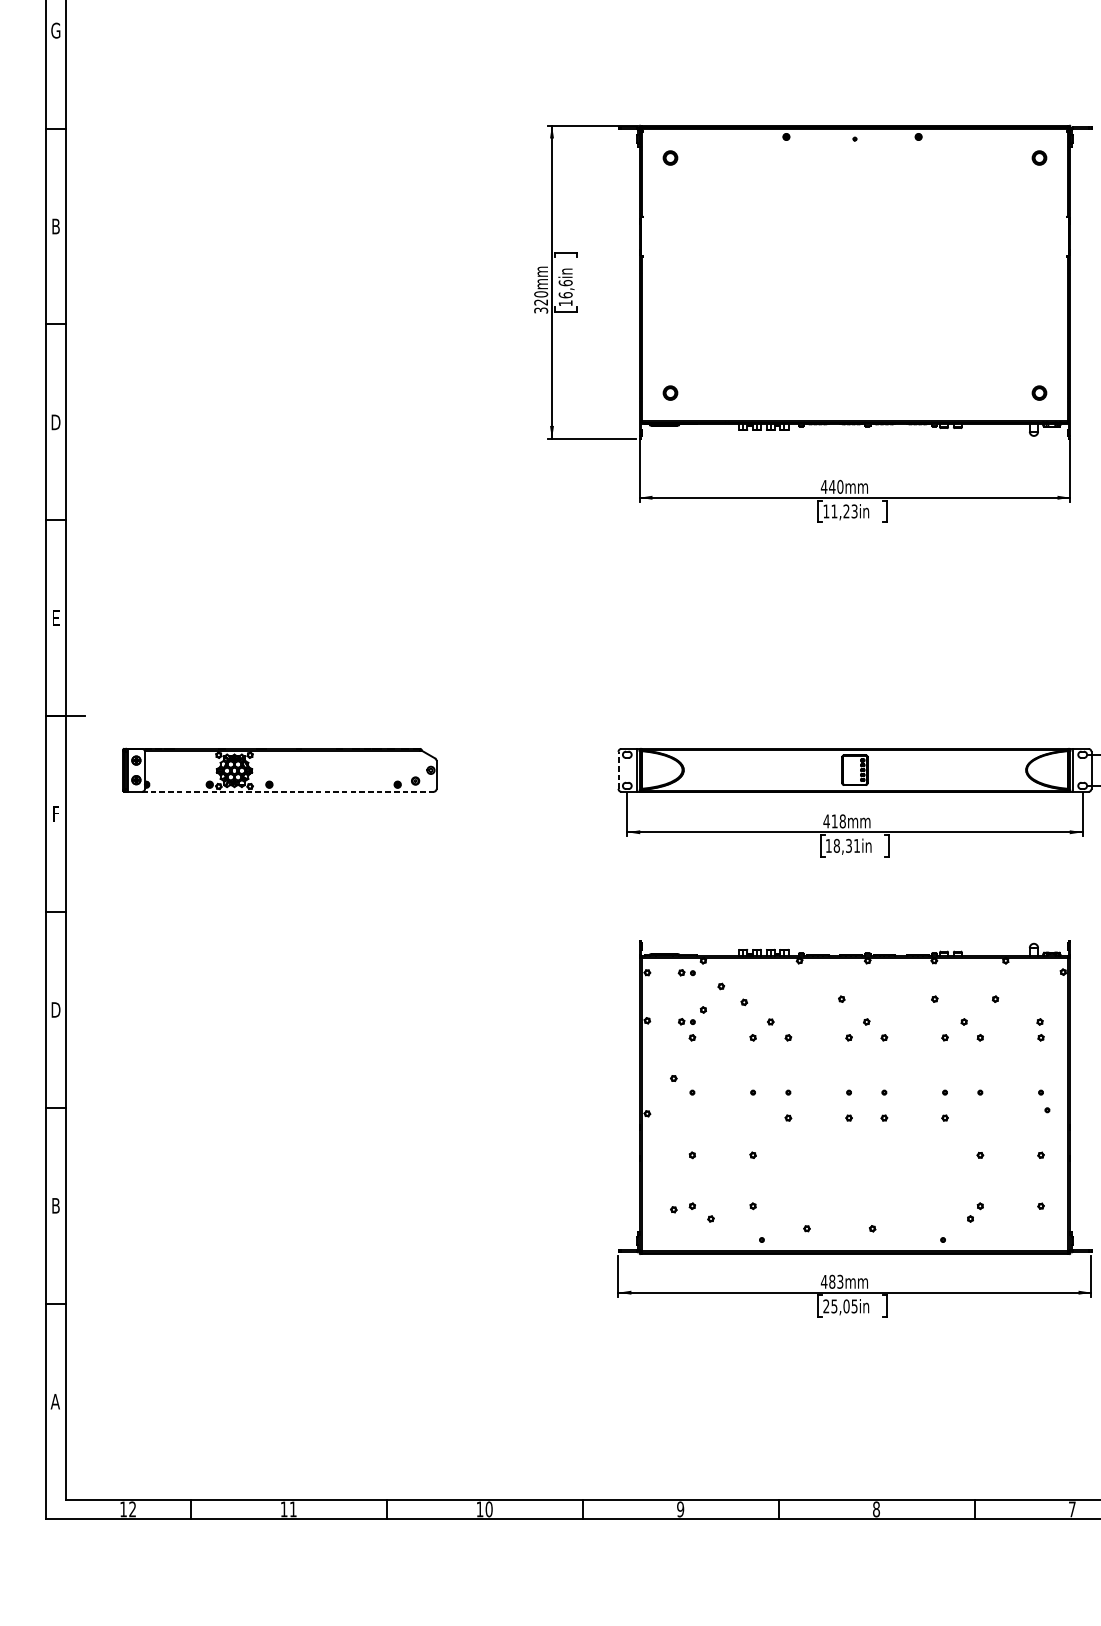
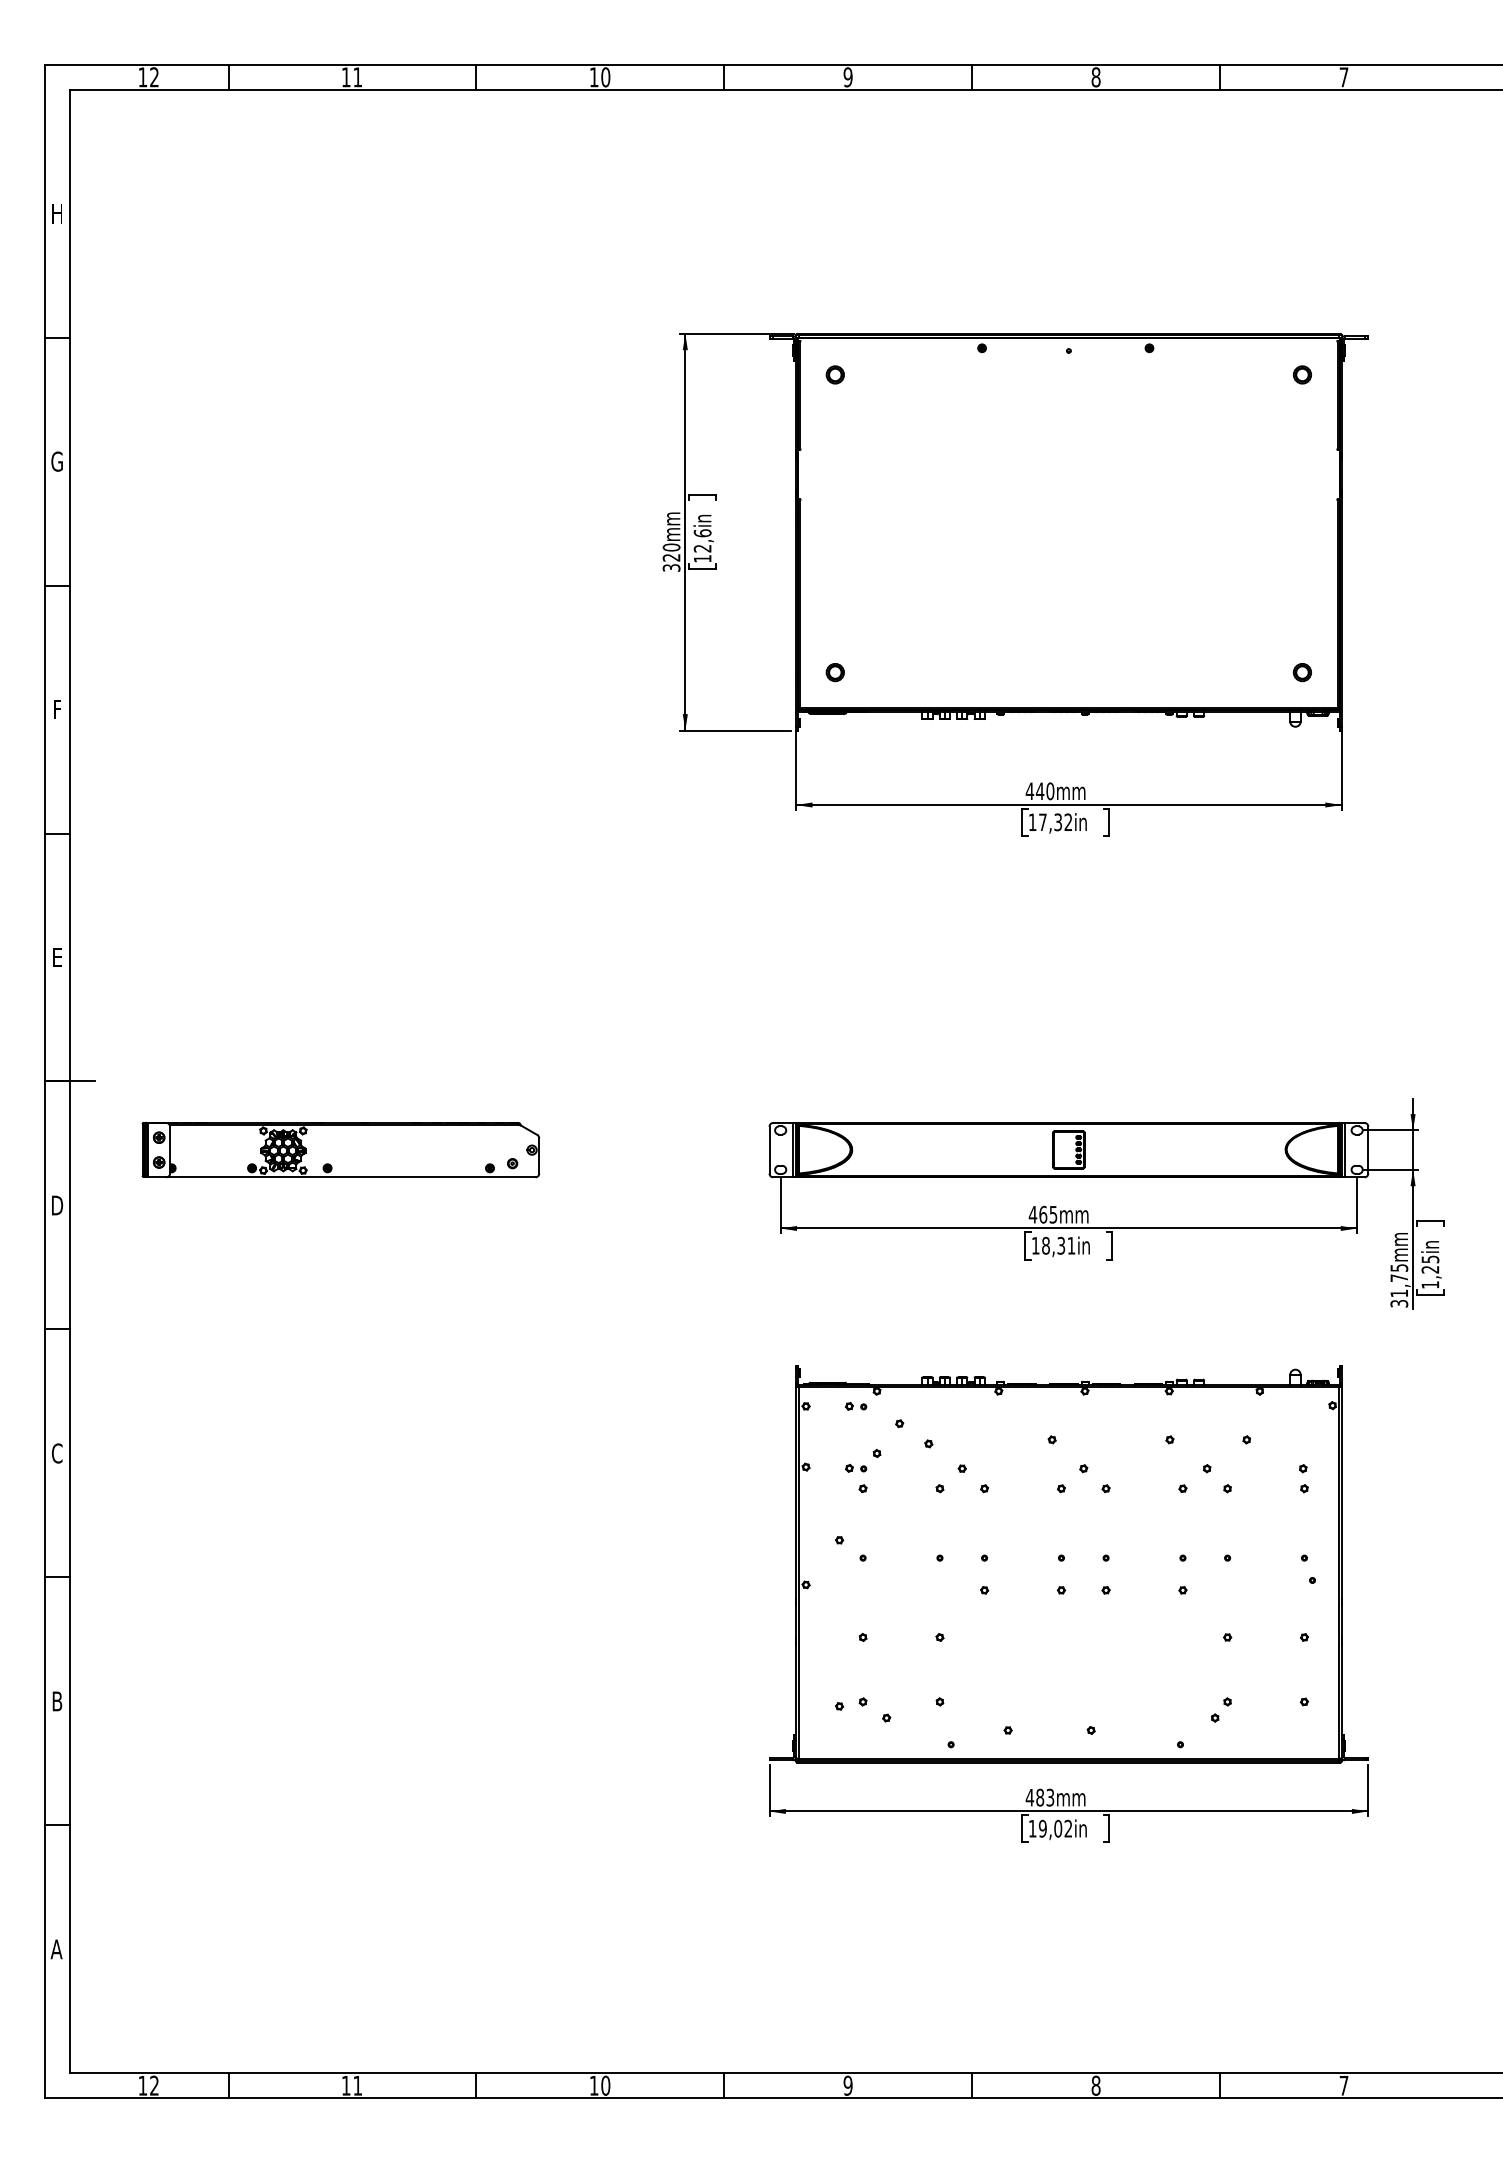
text: (55, 30) -> (56, 213), G -> H
text: (55, 226) -> (56, 461), B -> G
text: (565, 295) -> (702, 548), 16,6in -> 12,6in
text: (56, 422) -> (57, 709), D -> F
text: (844, 511) -> (1055, 822), 11,23in -> 17,32in
line: (618, 769) -> (769, 1149), dashed -> solid
line: (287, 791) -> (350, 1177), dashed -> solid
text: (56, 814) -> (57, 1205), F -> D
text: (838, 821) -> (1048, 1214), 418mm -> 465mm
text: (56, 1009) -> (57, 1453), D -> C
text: (840, 1306) -> (1050, 1828), 25,05in -> 19,02in

